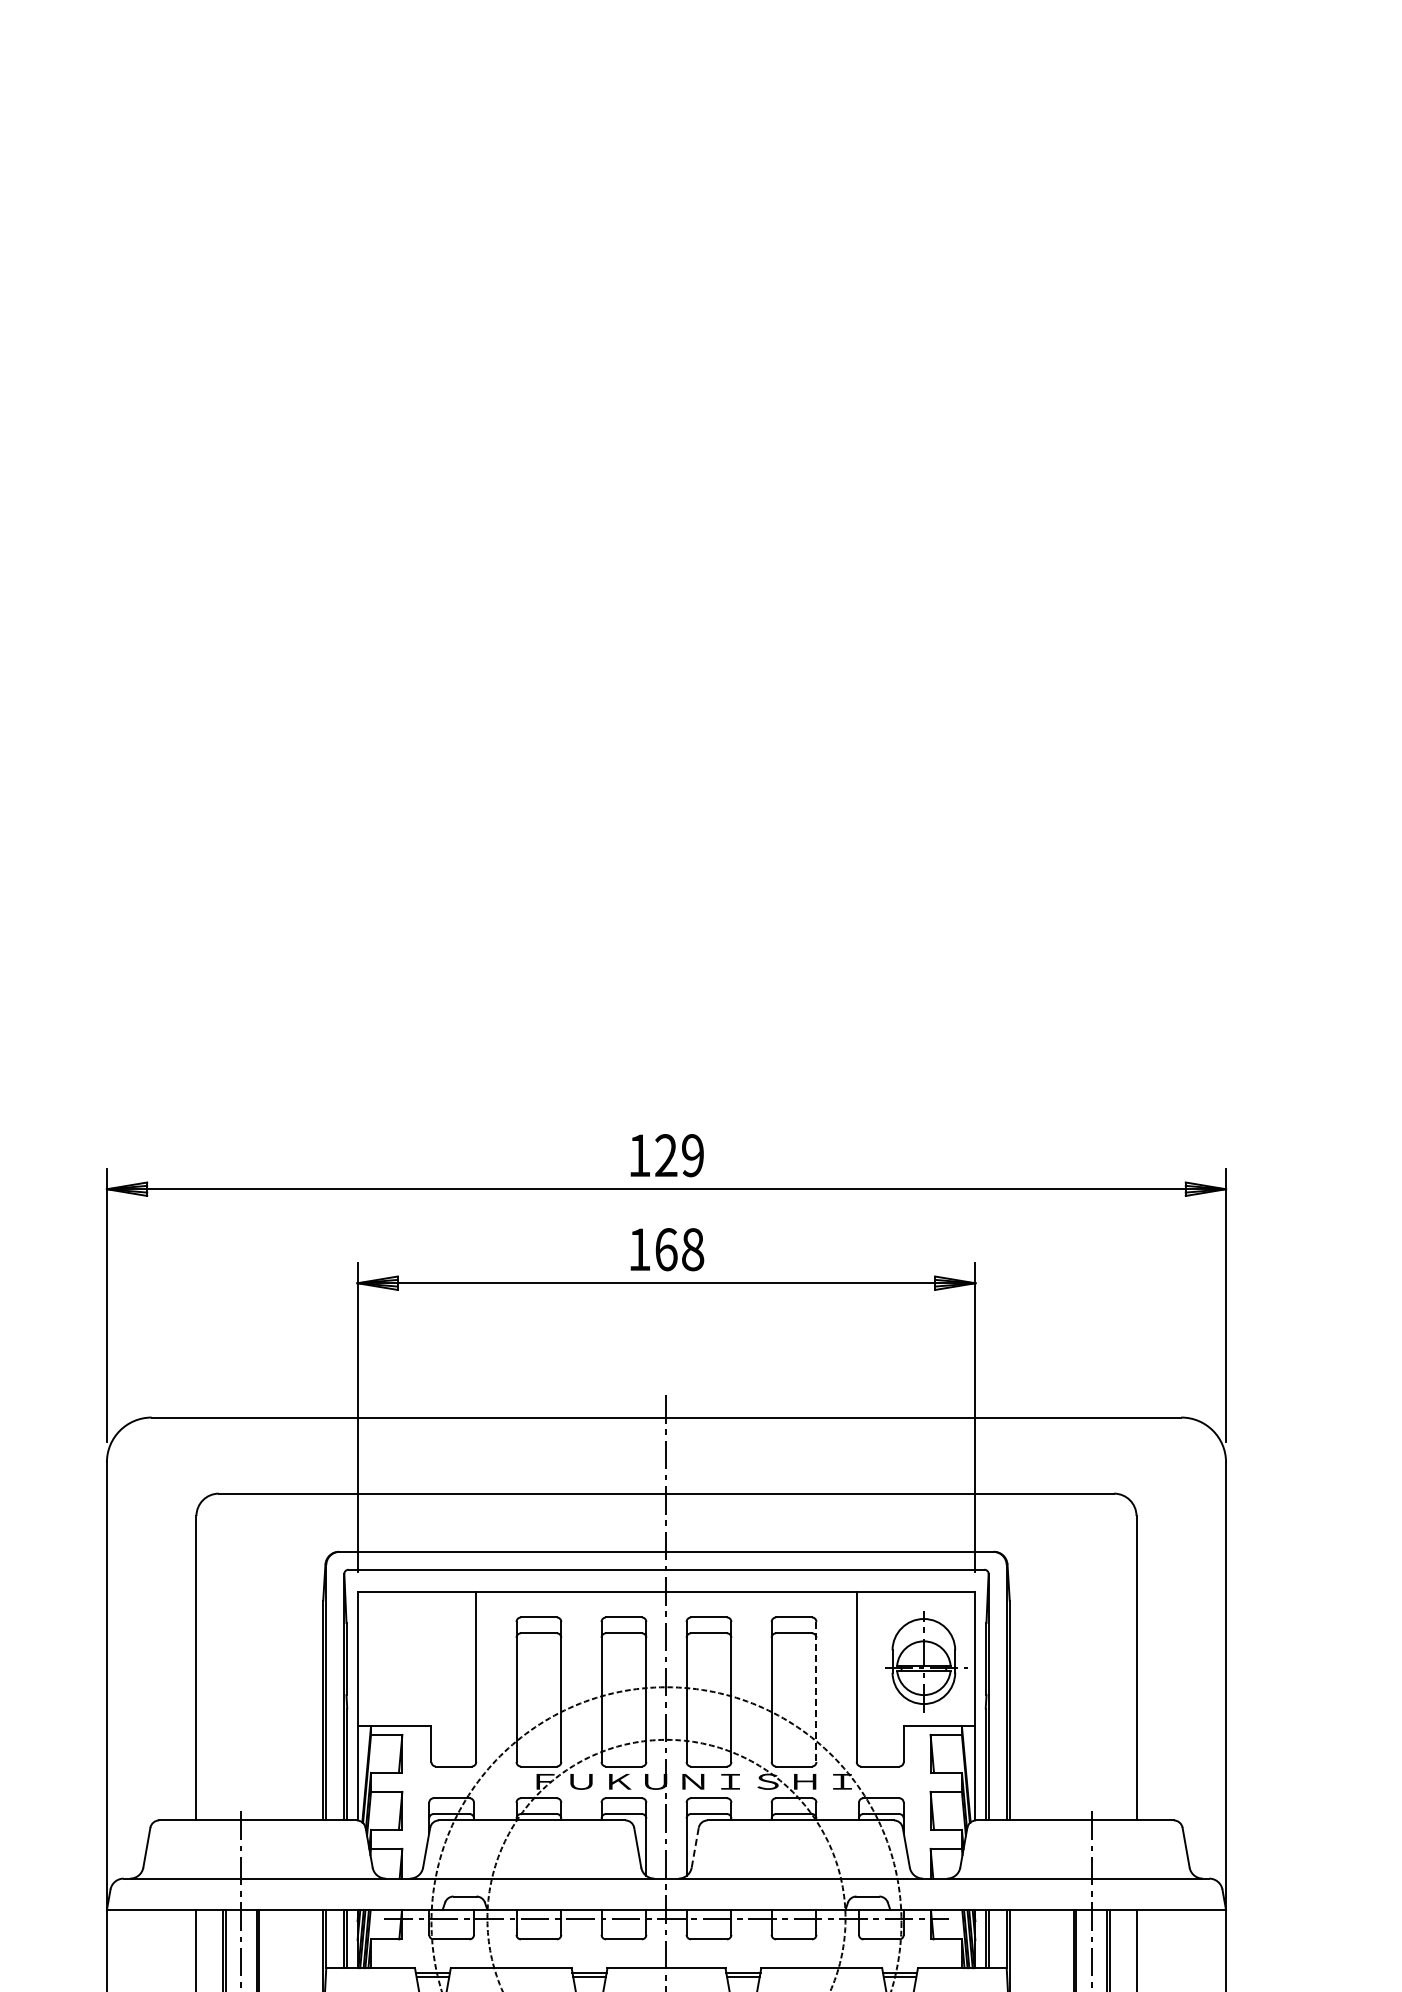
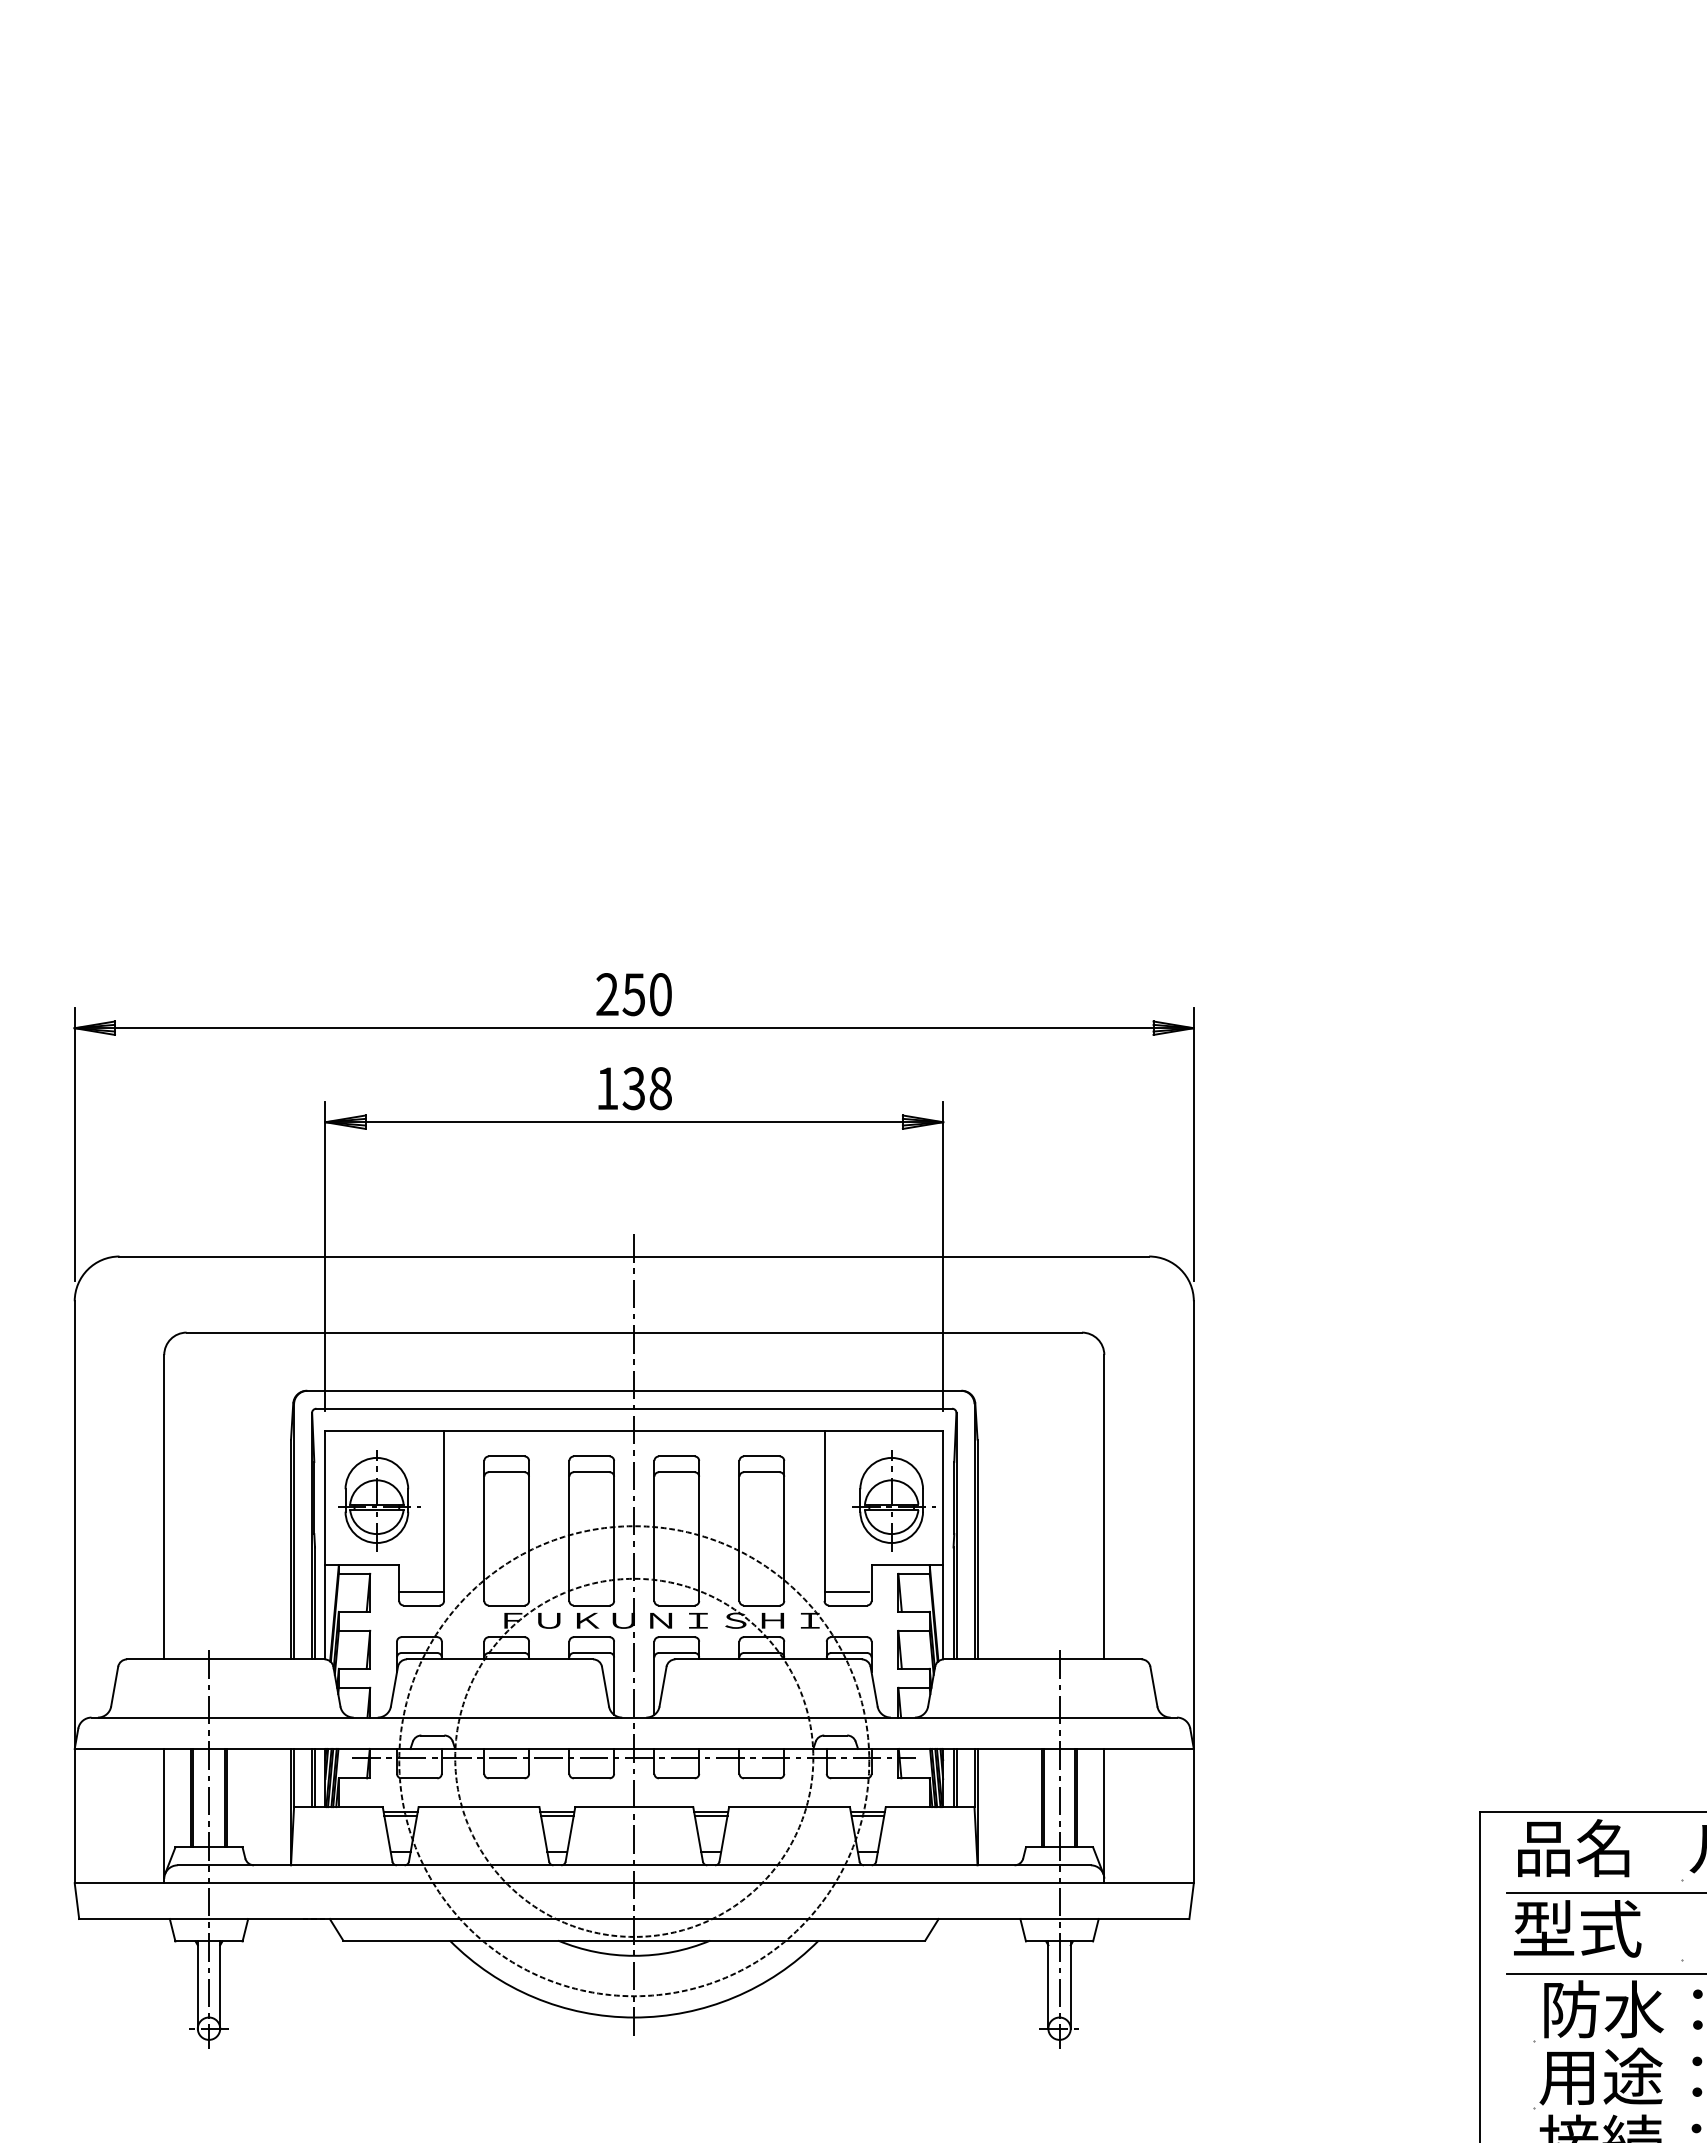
text: (665, 1155) -> (633, 994), 129 -> 250
text: (665, 1249) -> (633, 1088), 168 -> 138
part: (411, 1661) -> (379, 1500), added
line: (816, 1692) -> (784, 1531), dashed -> solid
line: (453, 1753) -> (421, 1592), added
line: (878, 1753) -> (846, 1592), added
line: (695, 1847) -> (663, 1686), dashed -> solid

